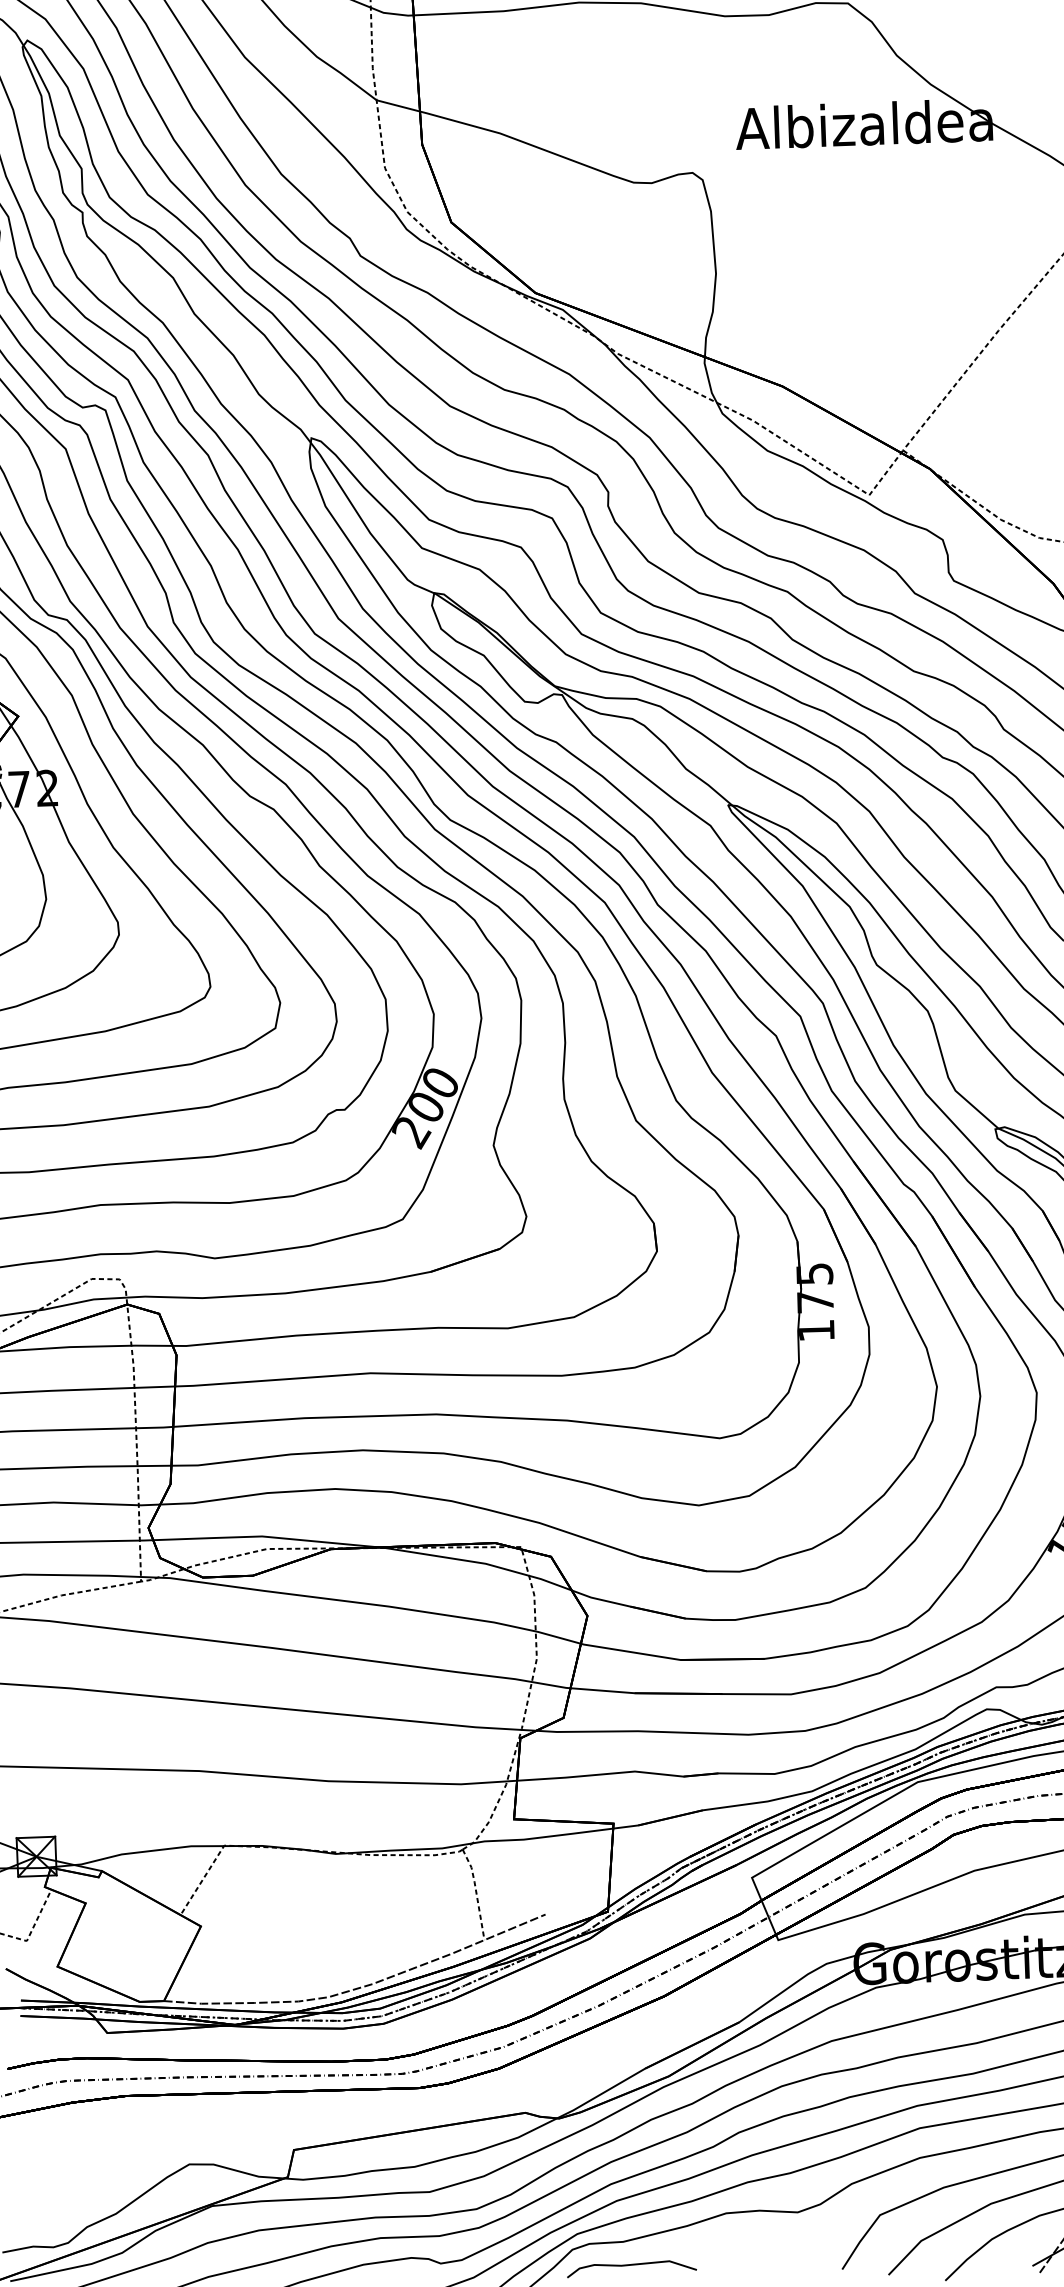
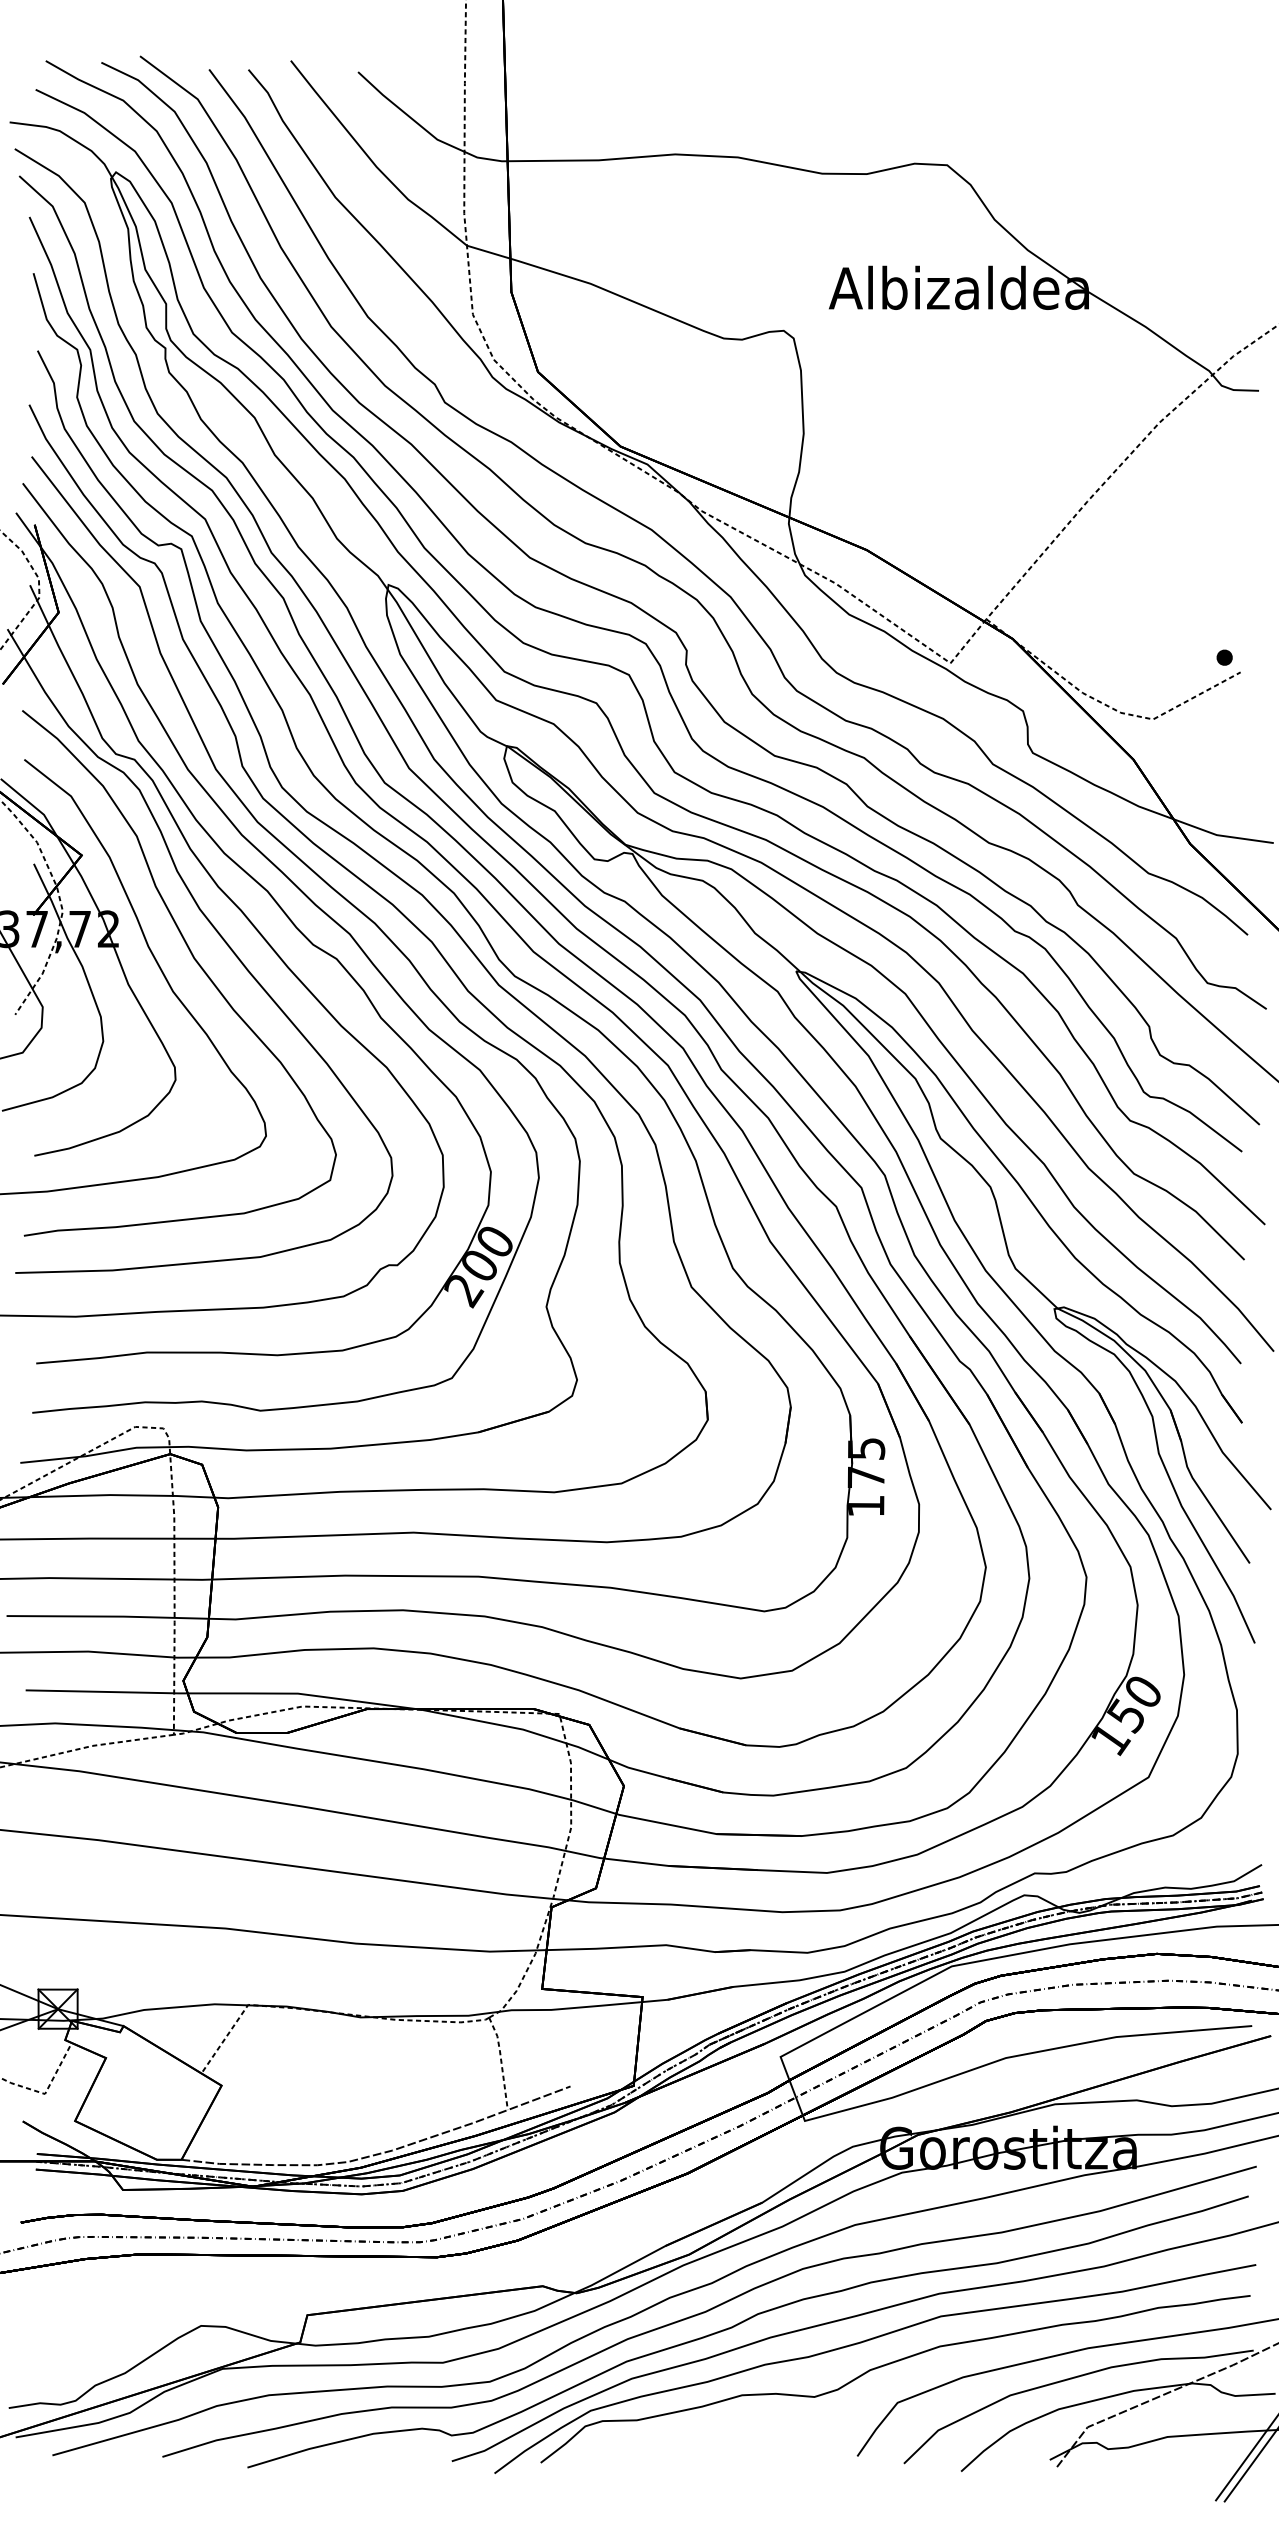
curve: (631, 2265) -> (644, 2444), removed

